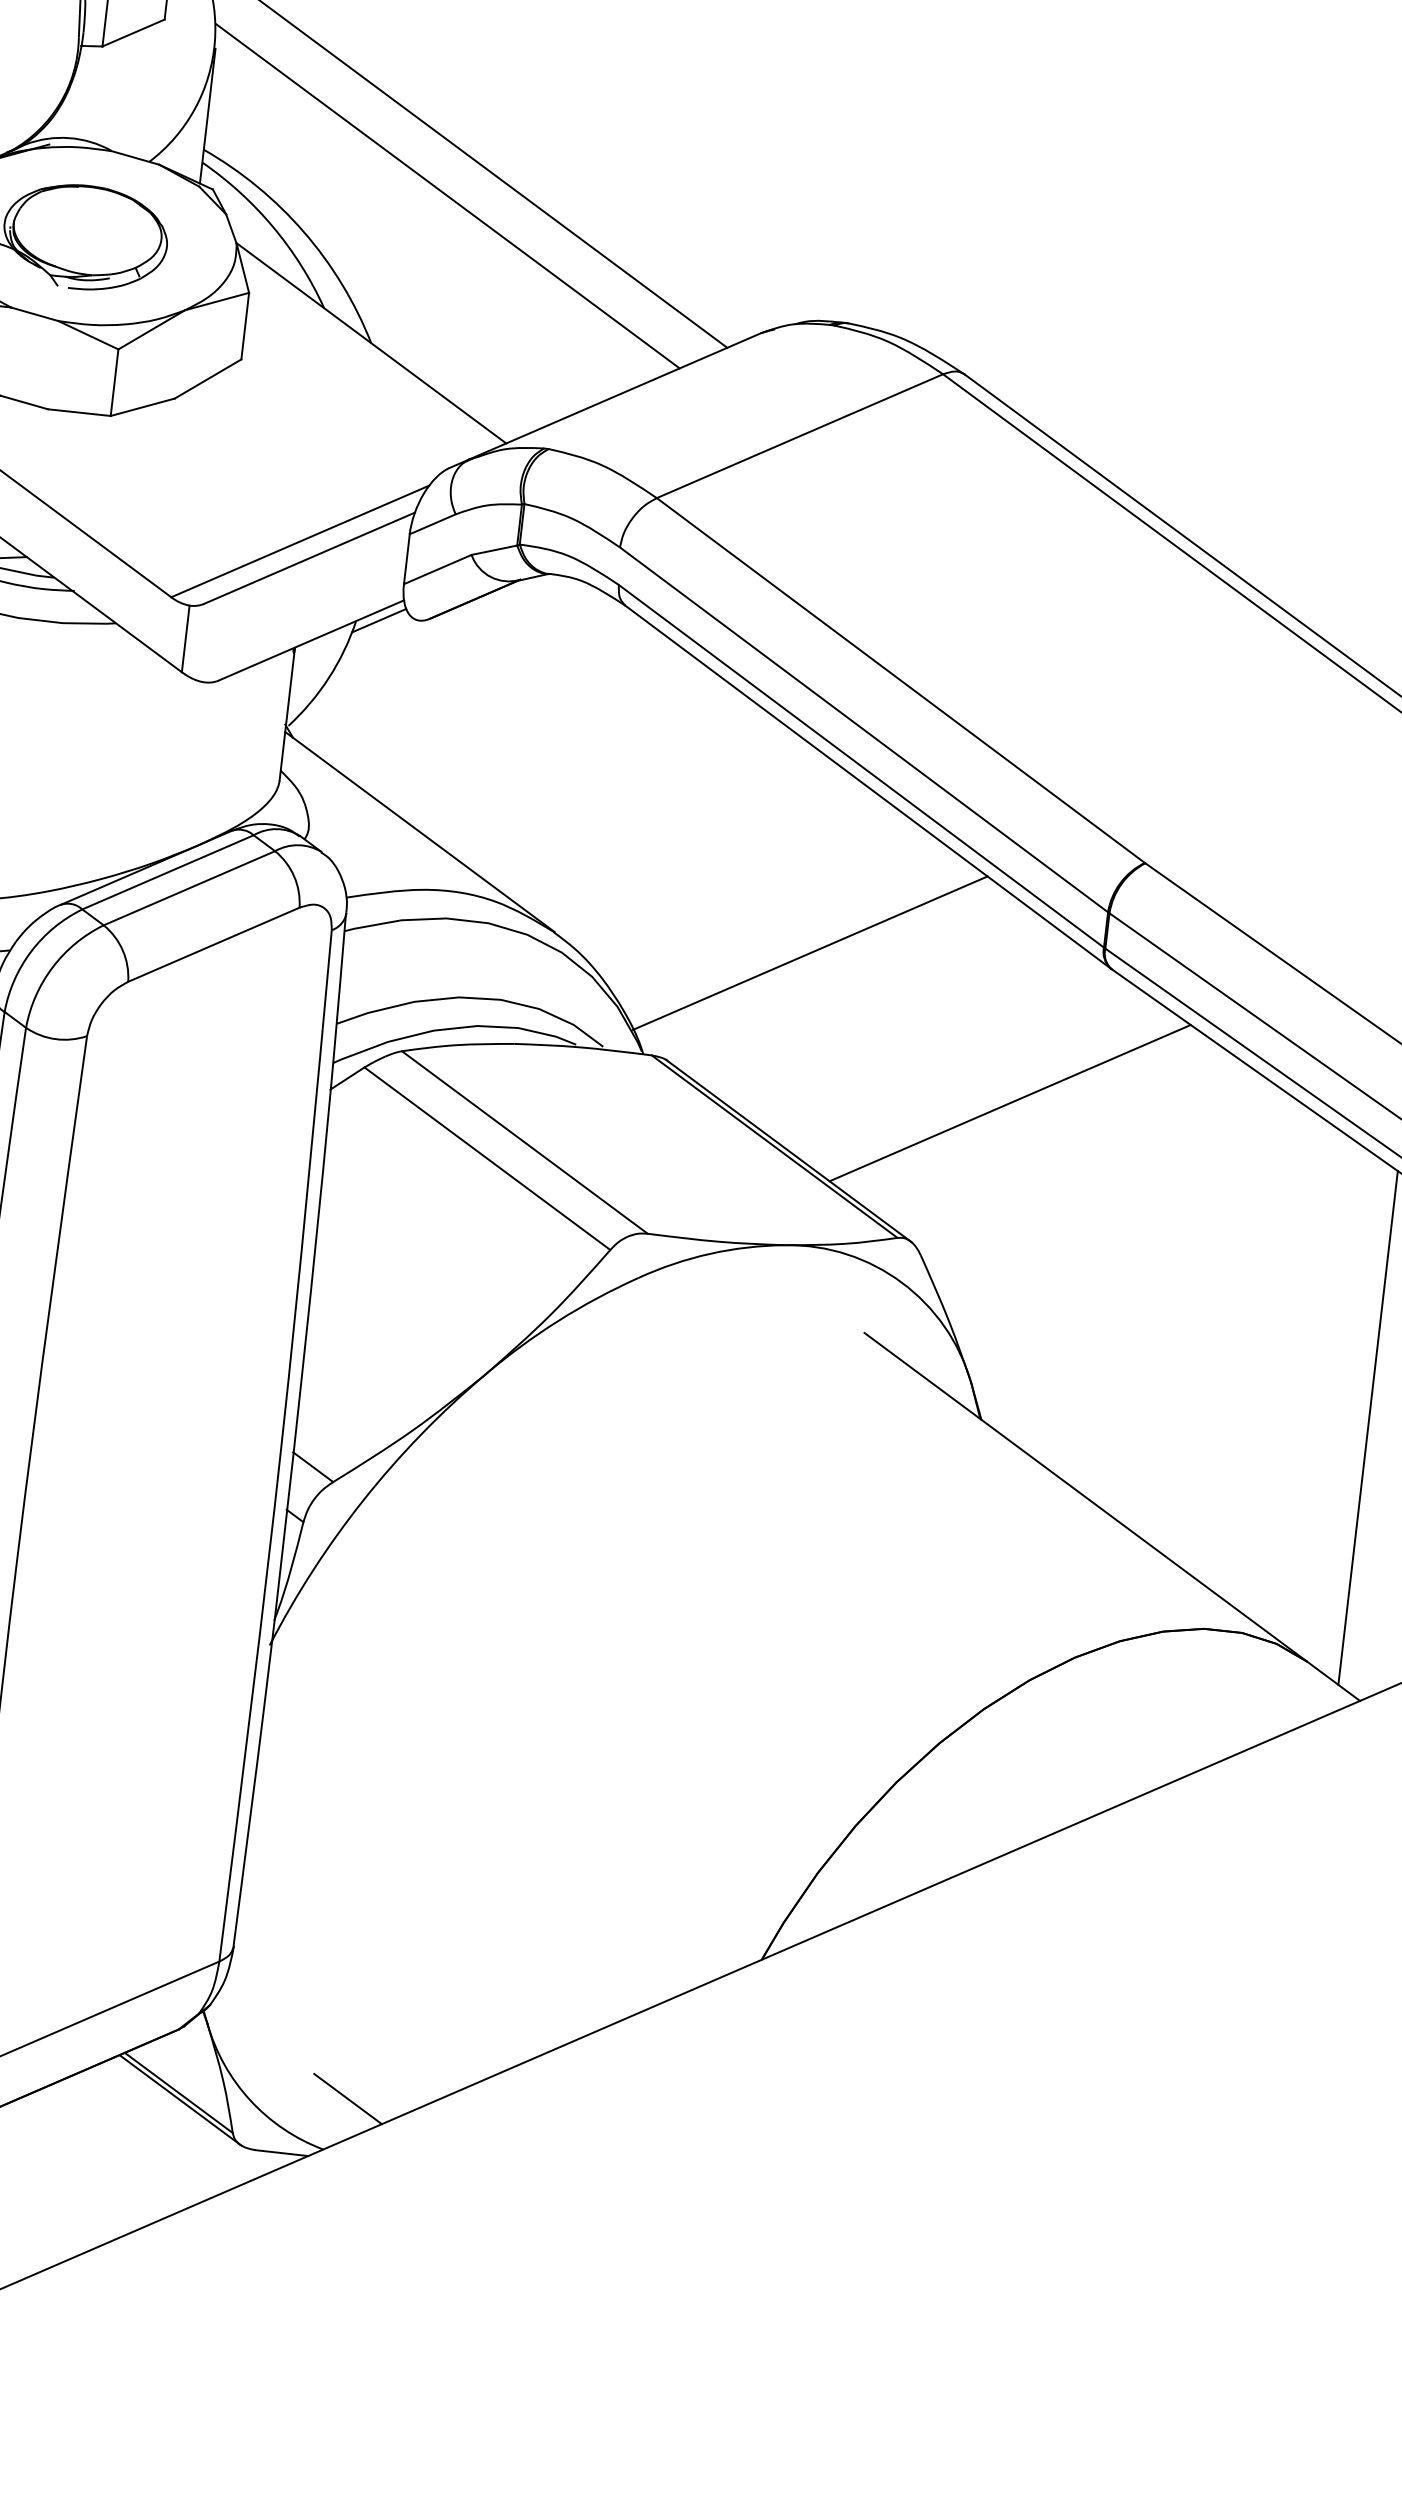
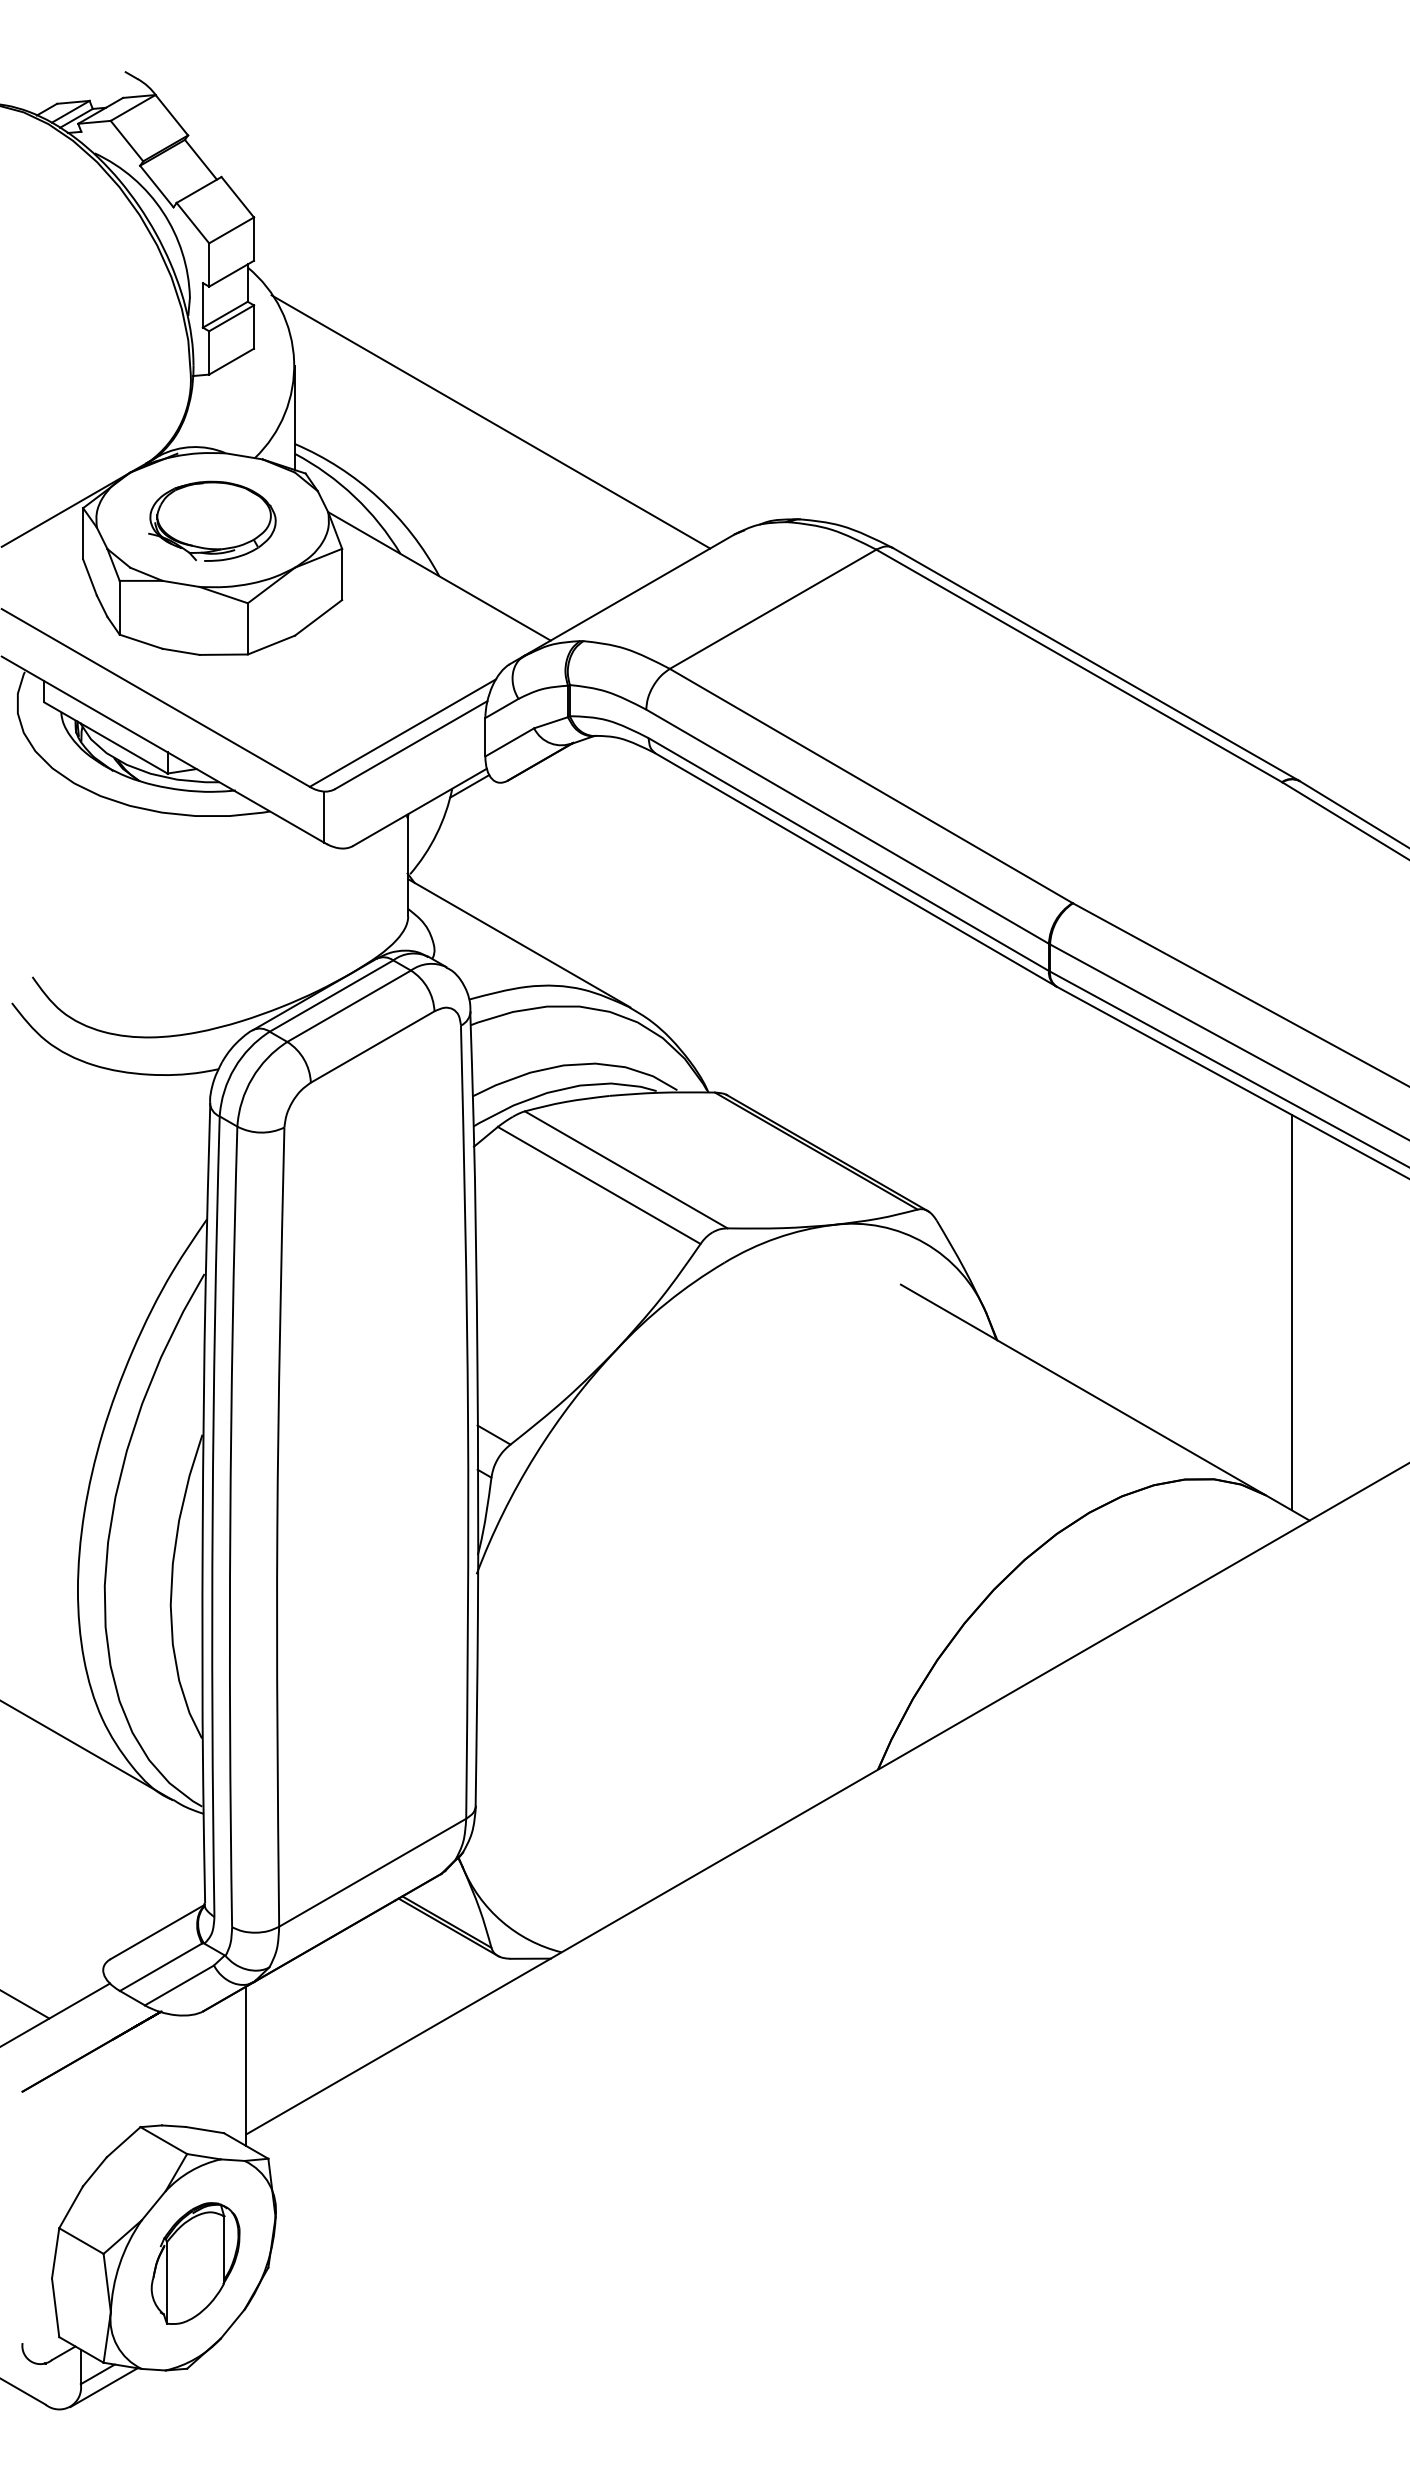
line: (447, 195) -> (484, 457), removed
line: (810, 952) -> (826, 1000), removed
line: (1010, 1103) -> (991, 1097), removed
line: (347, 2098) -> (575, 1911), removed

